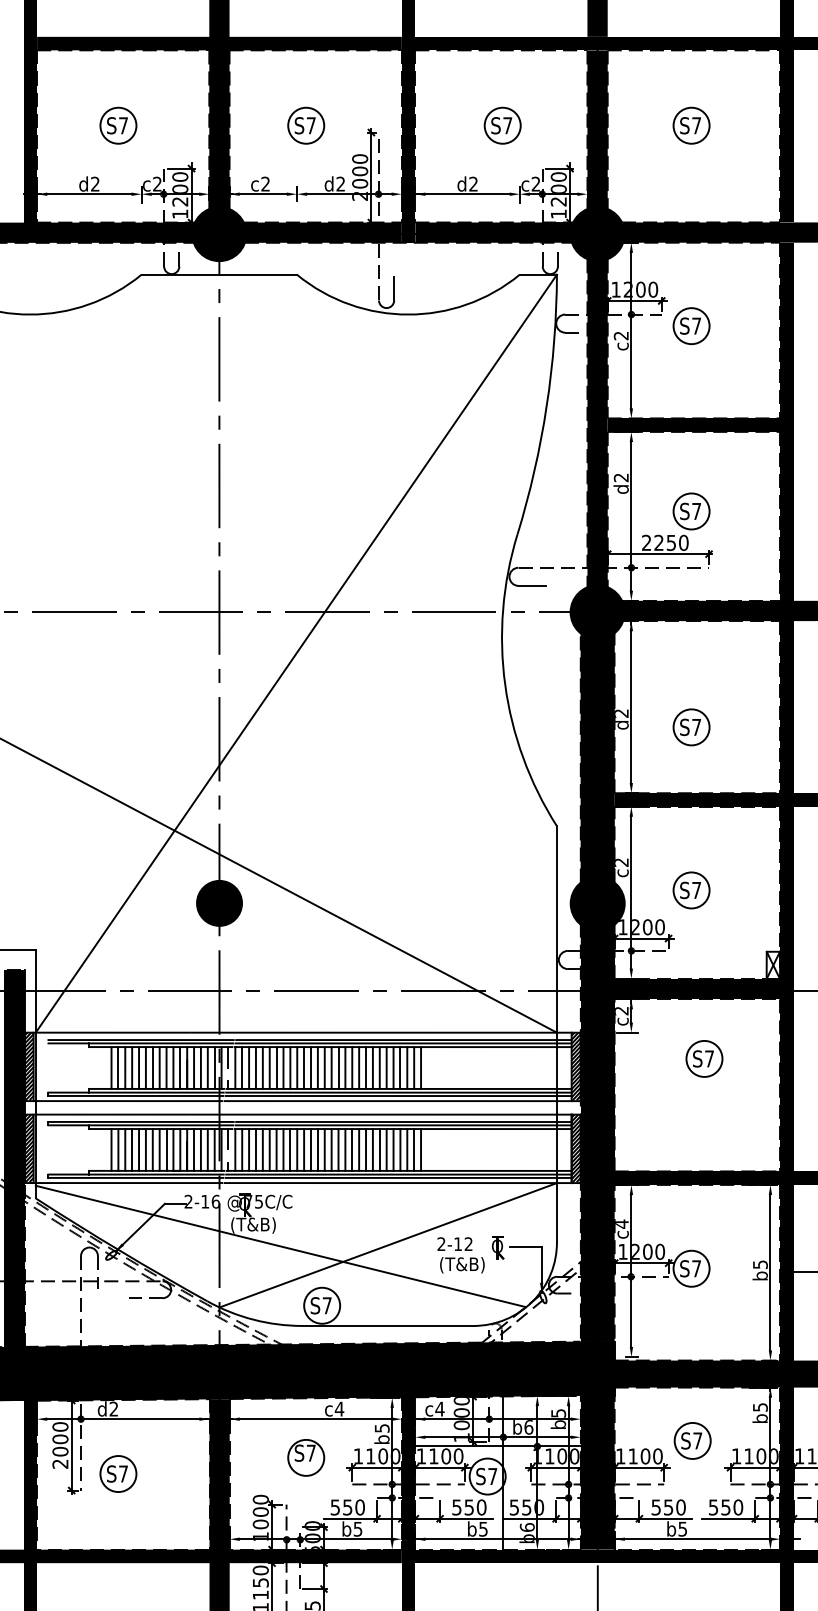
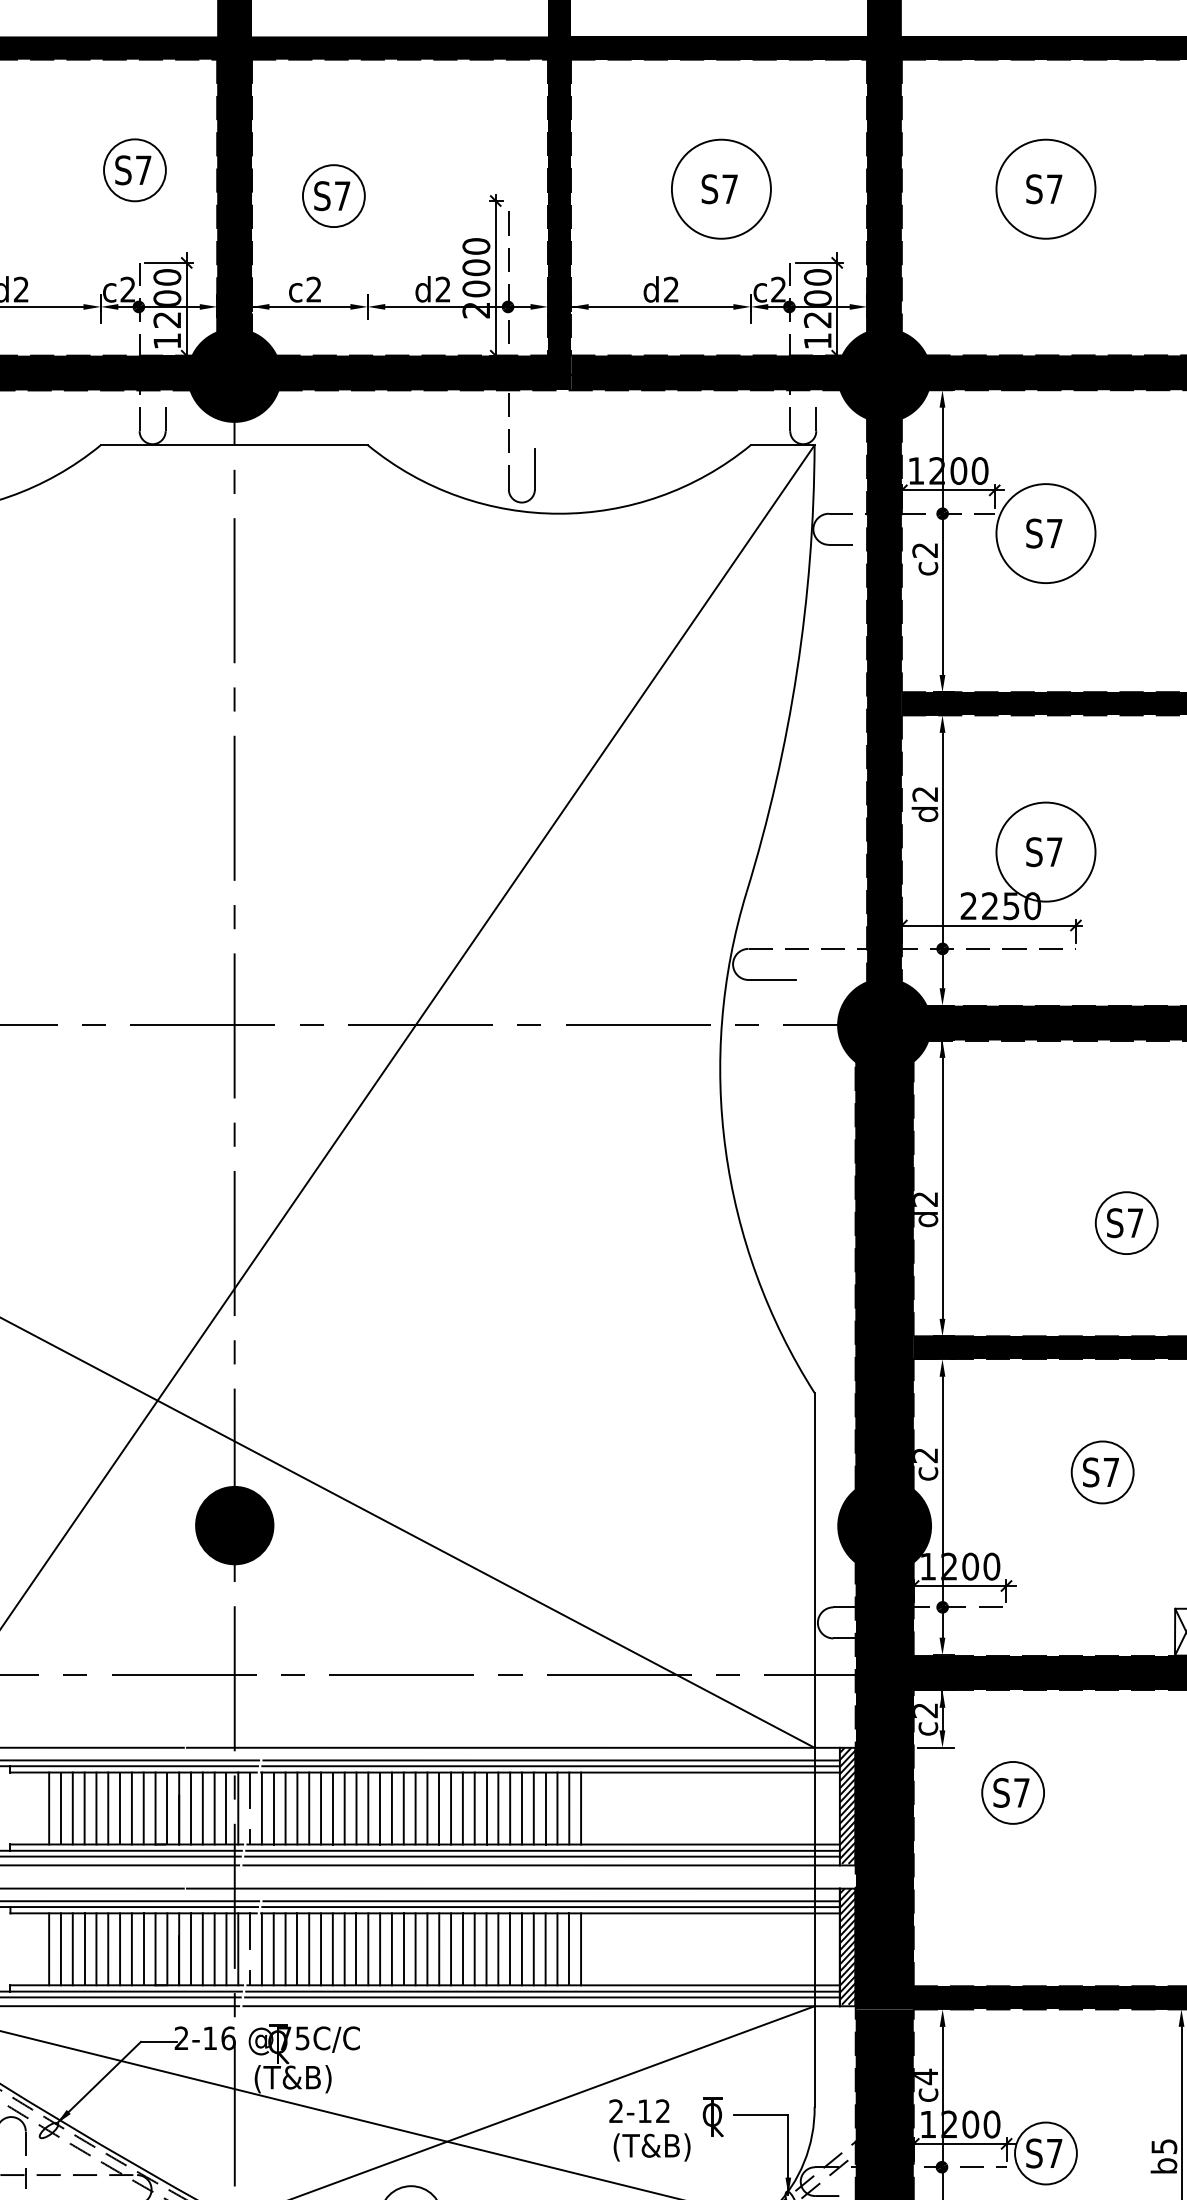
part: (118, 125) -> (135, 169), moved
part: (306, 125) -> (334, 195), moved
circle: (502, 125) -> (721, 188), size x1.6
circle: (691, 125) -> (1045, 188), size x1.6
circle: (691, 326) -> (1045, 534), size x1.6
circle: (691, 511) -> (1045, 852), size x1.6
part: (691, 727) -> (1126, 1223), moved
part: (691, 890) -> (1102, 1472), moved
part: (704, 1058) -> (1013, 1792), moved

